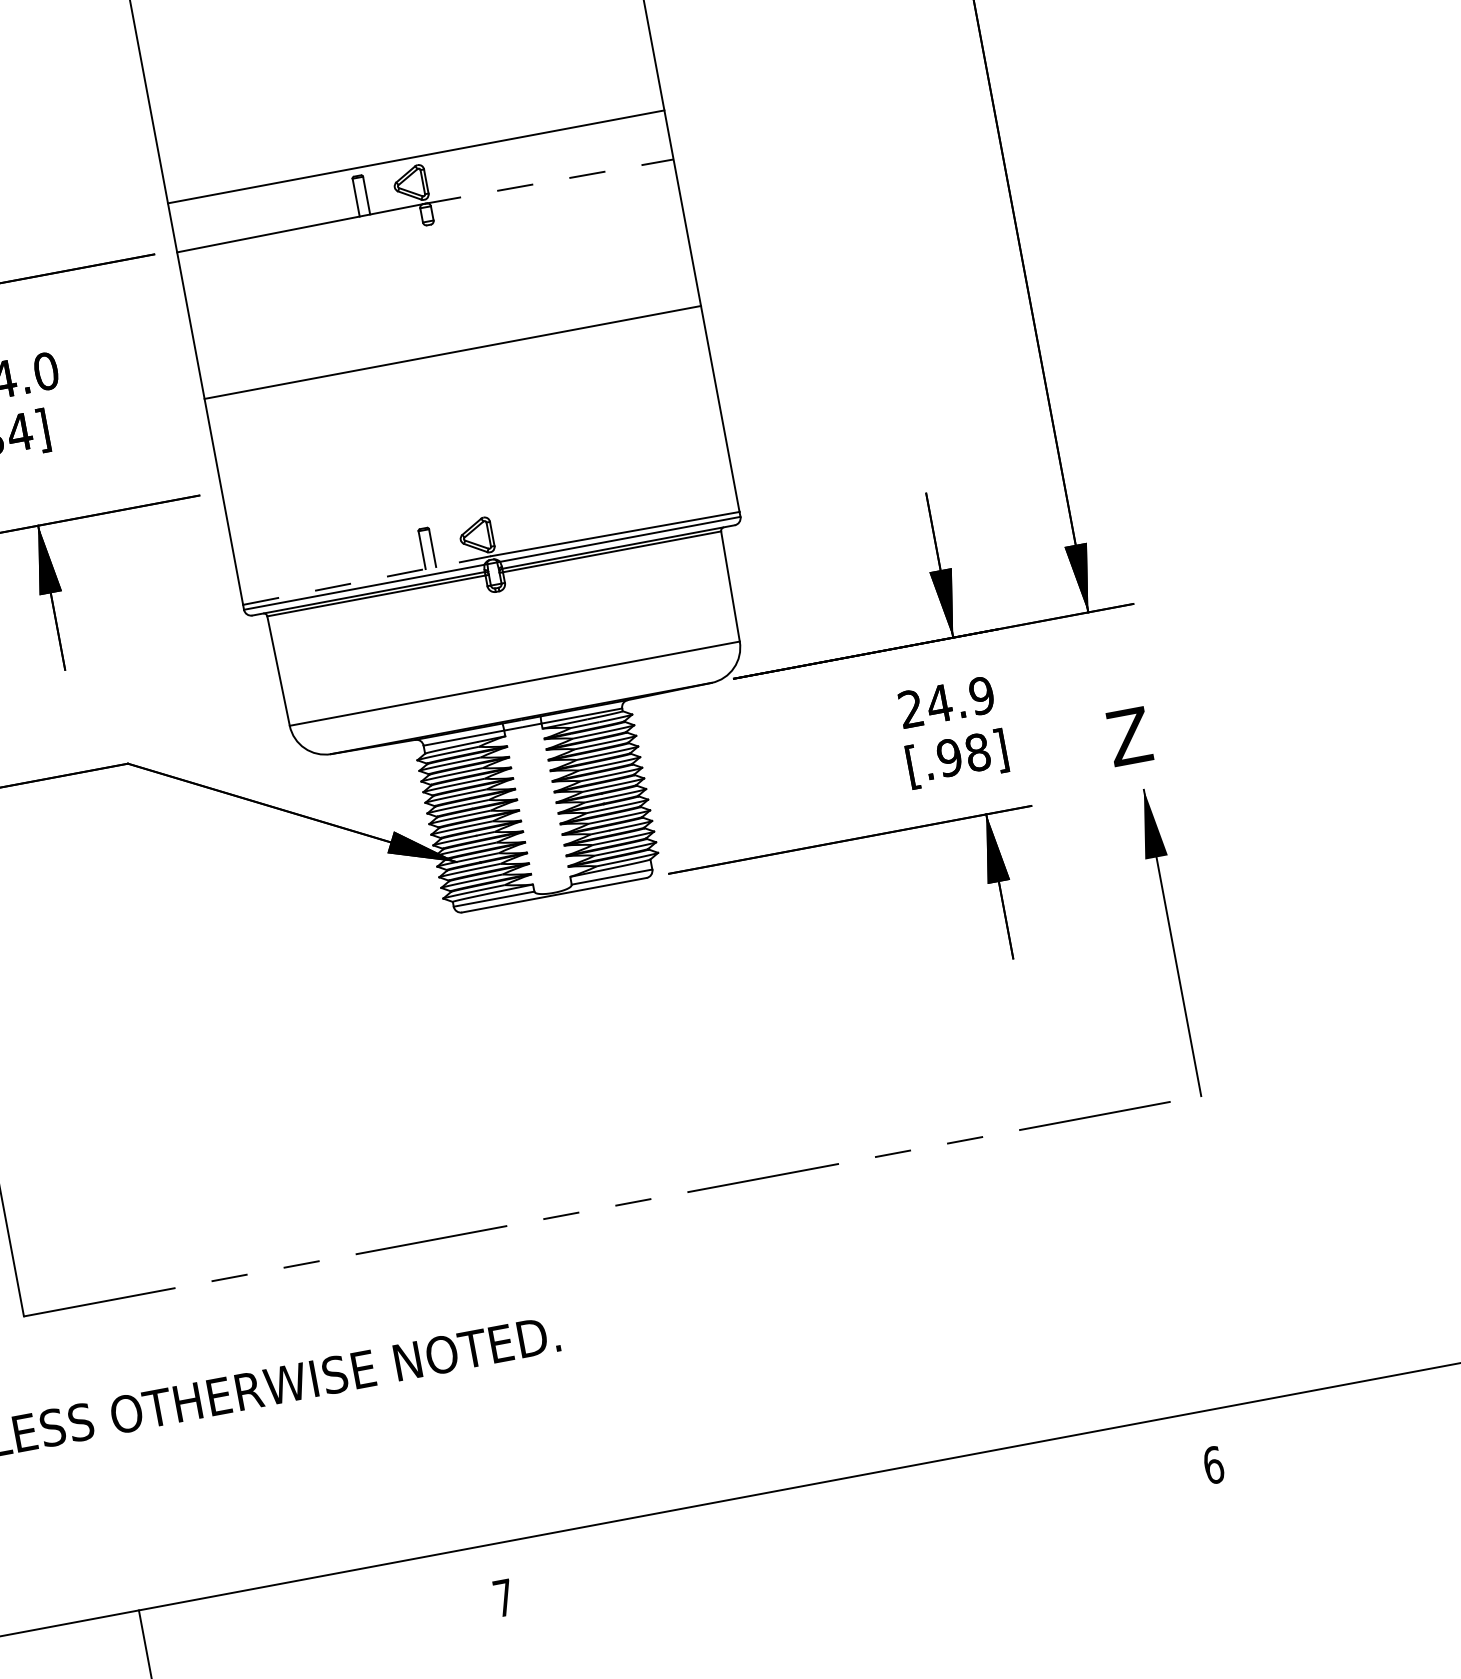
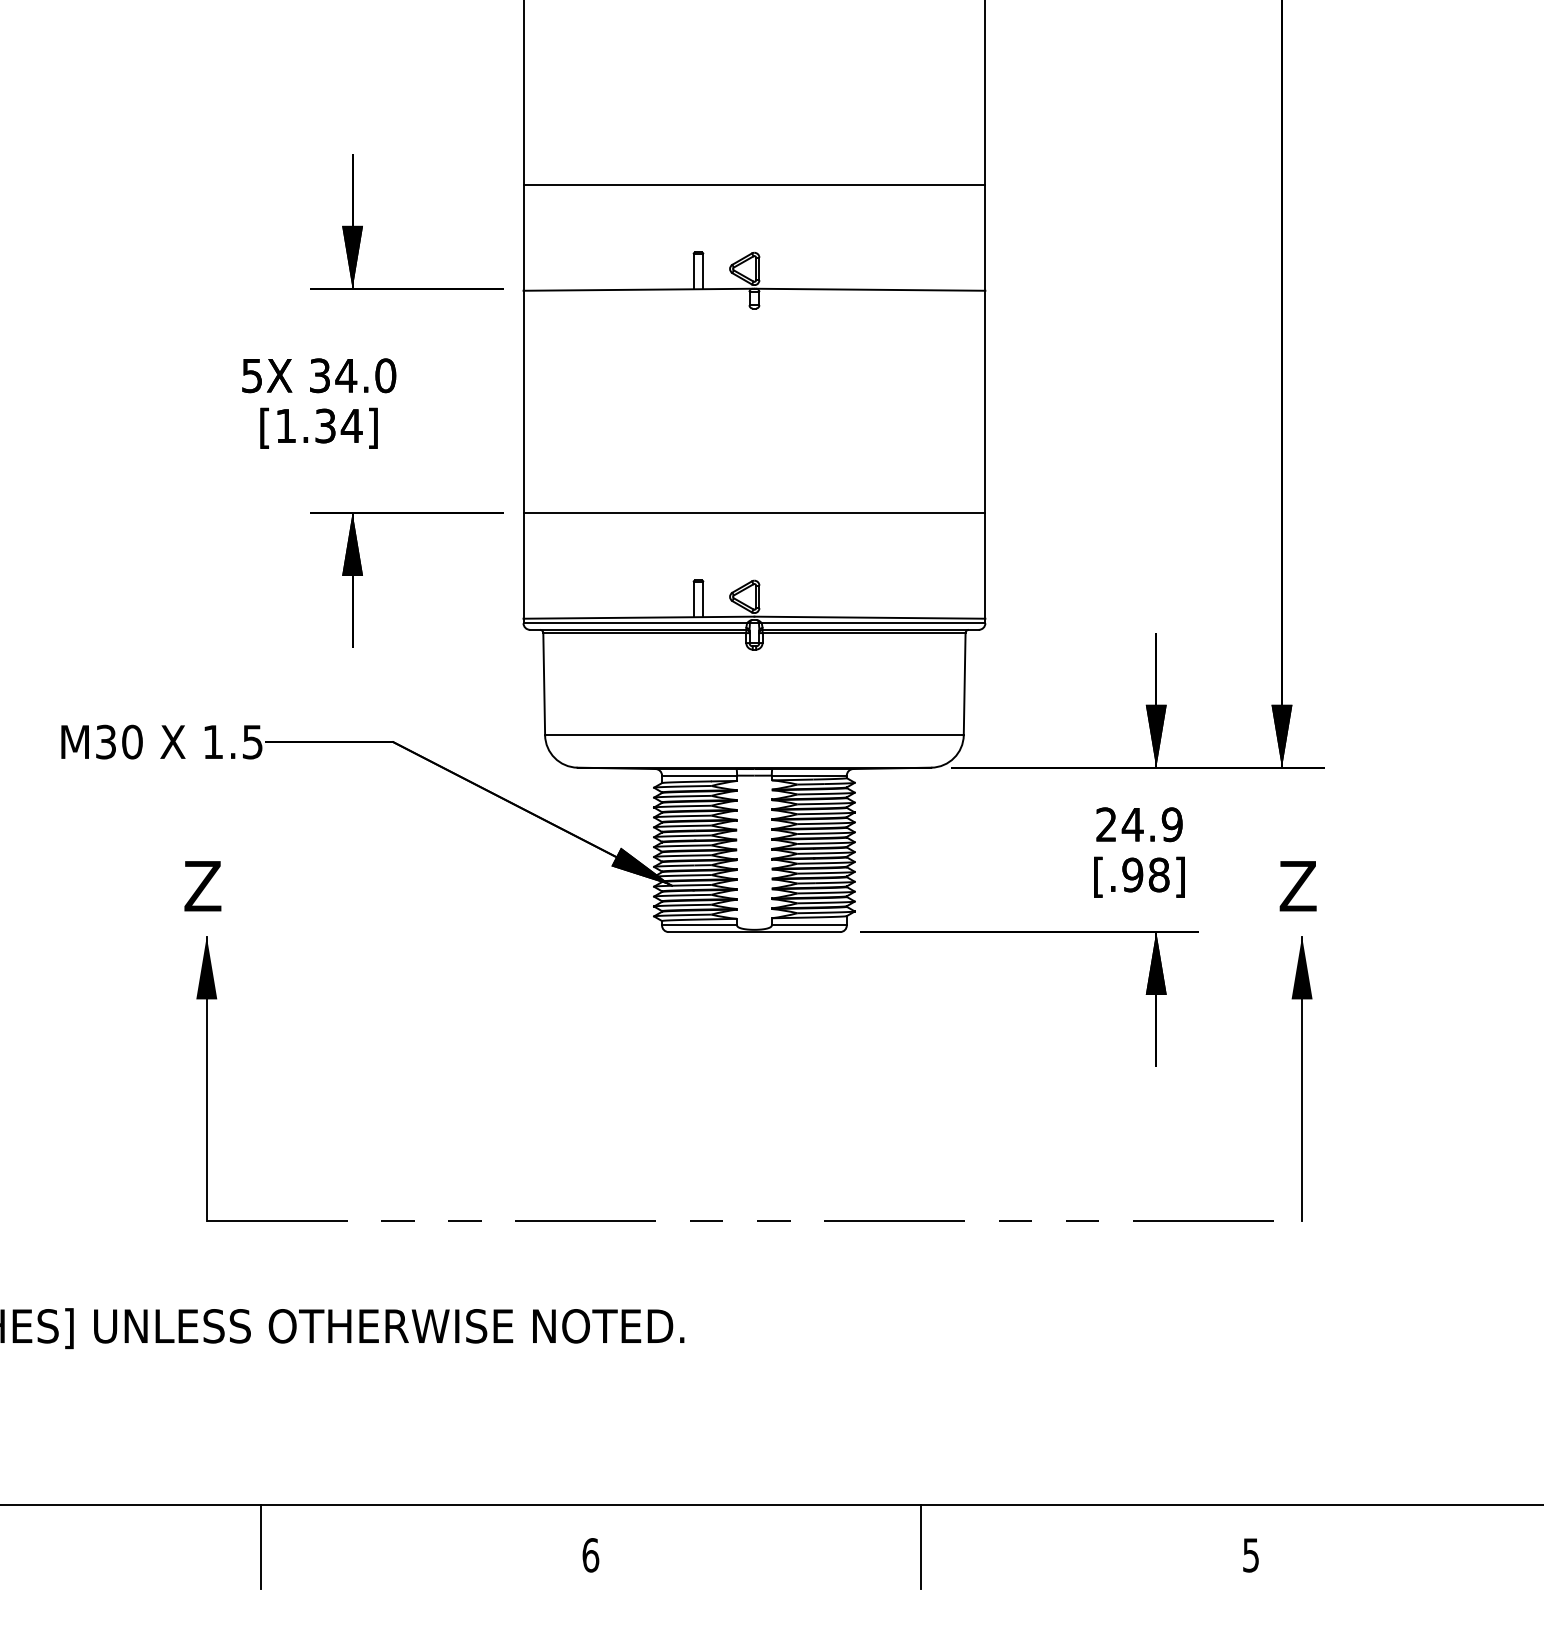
line: (416, 157) -> (754, 185), moved
line: (549, 181) -> (870, 289), dashed -> solid
line: (452, 352) -> (754, 513), moved
line: (367, 580) -> (639, 617), dashed -> solid
text: (1214, 1465) -> (1251, 1555), 6 -> 5
line: (857, 1522) -> (921, 1546), added
text: (503, 1598) -> (590, 1555), 7 -> 6

